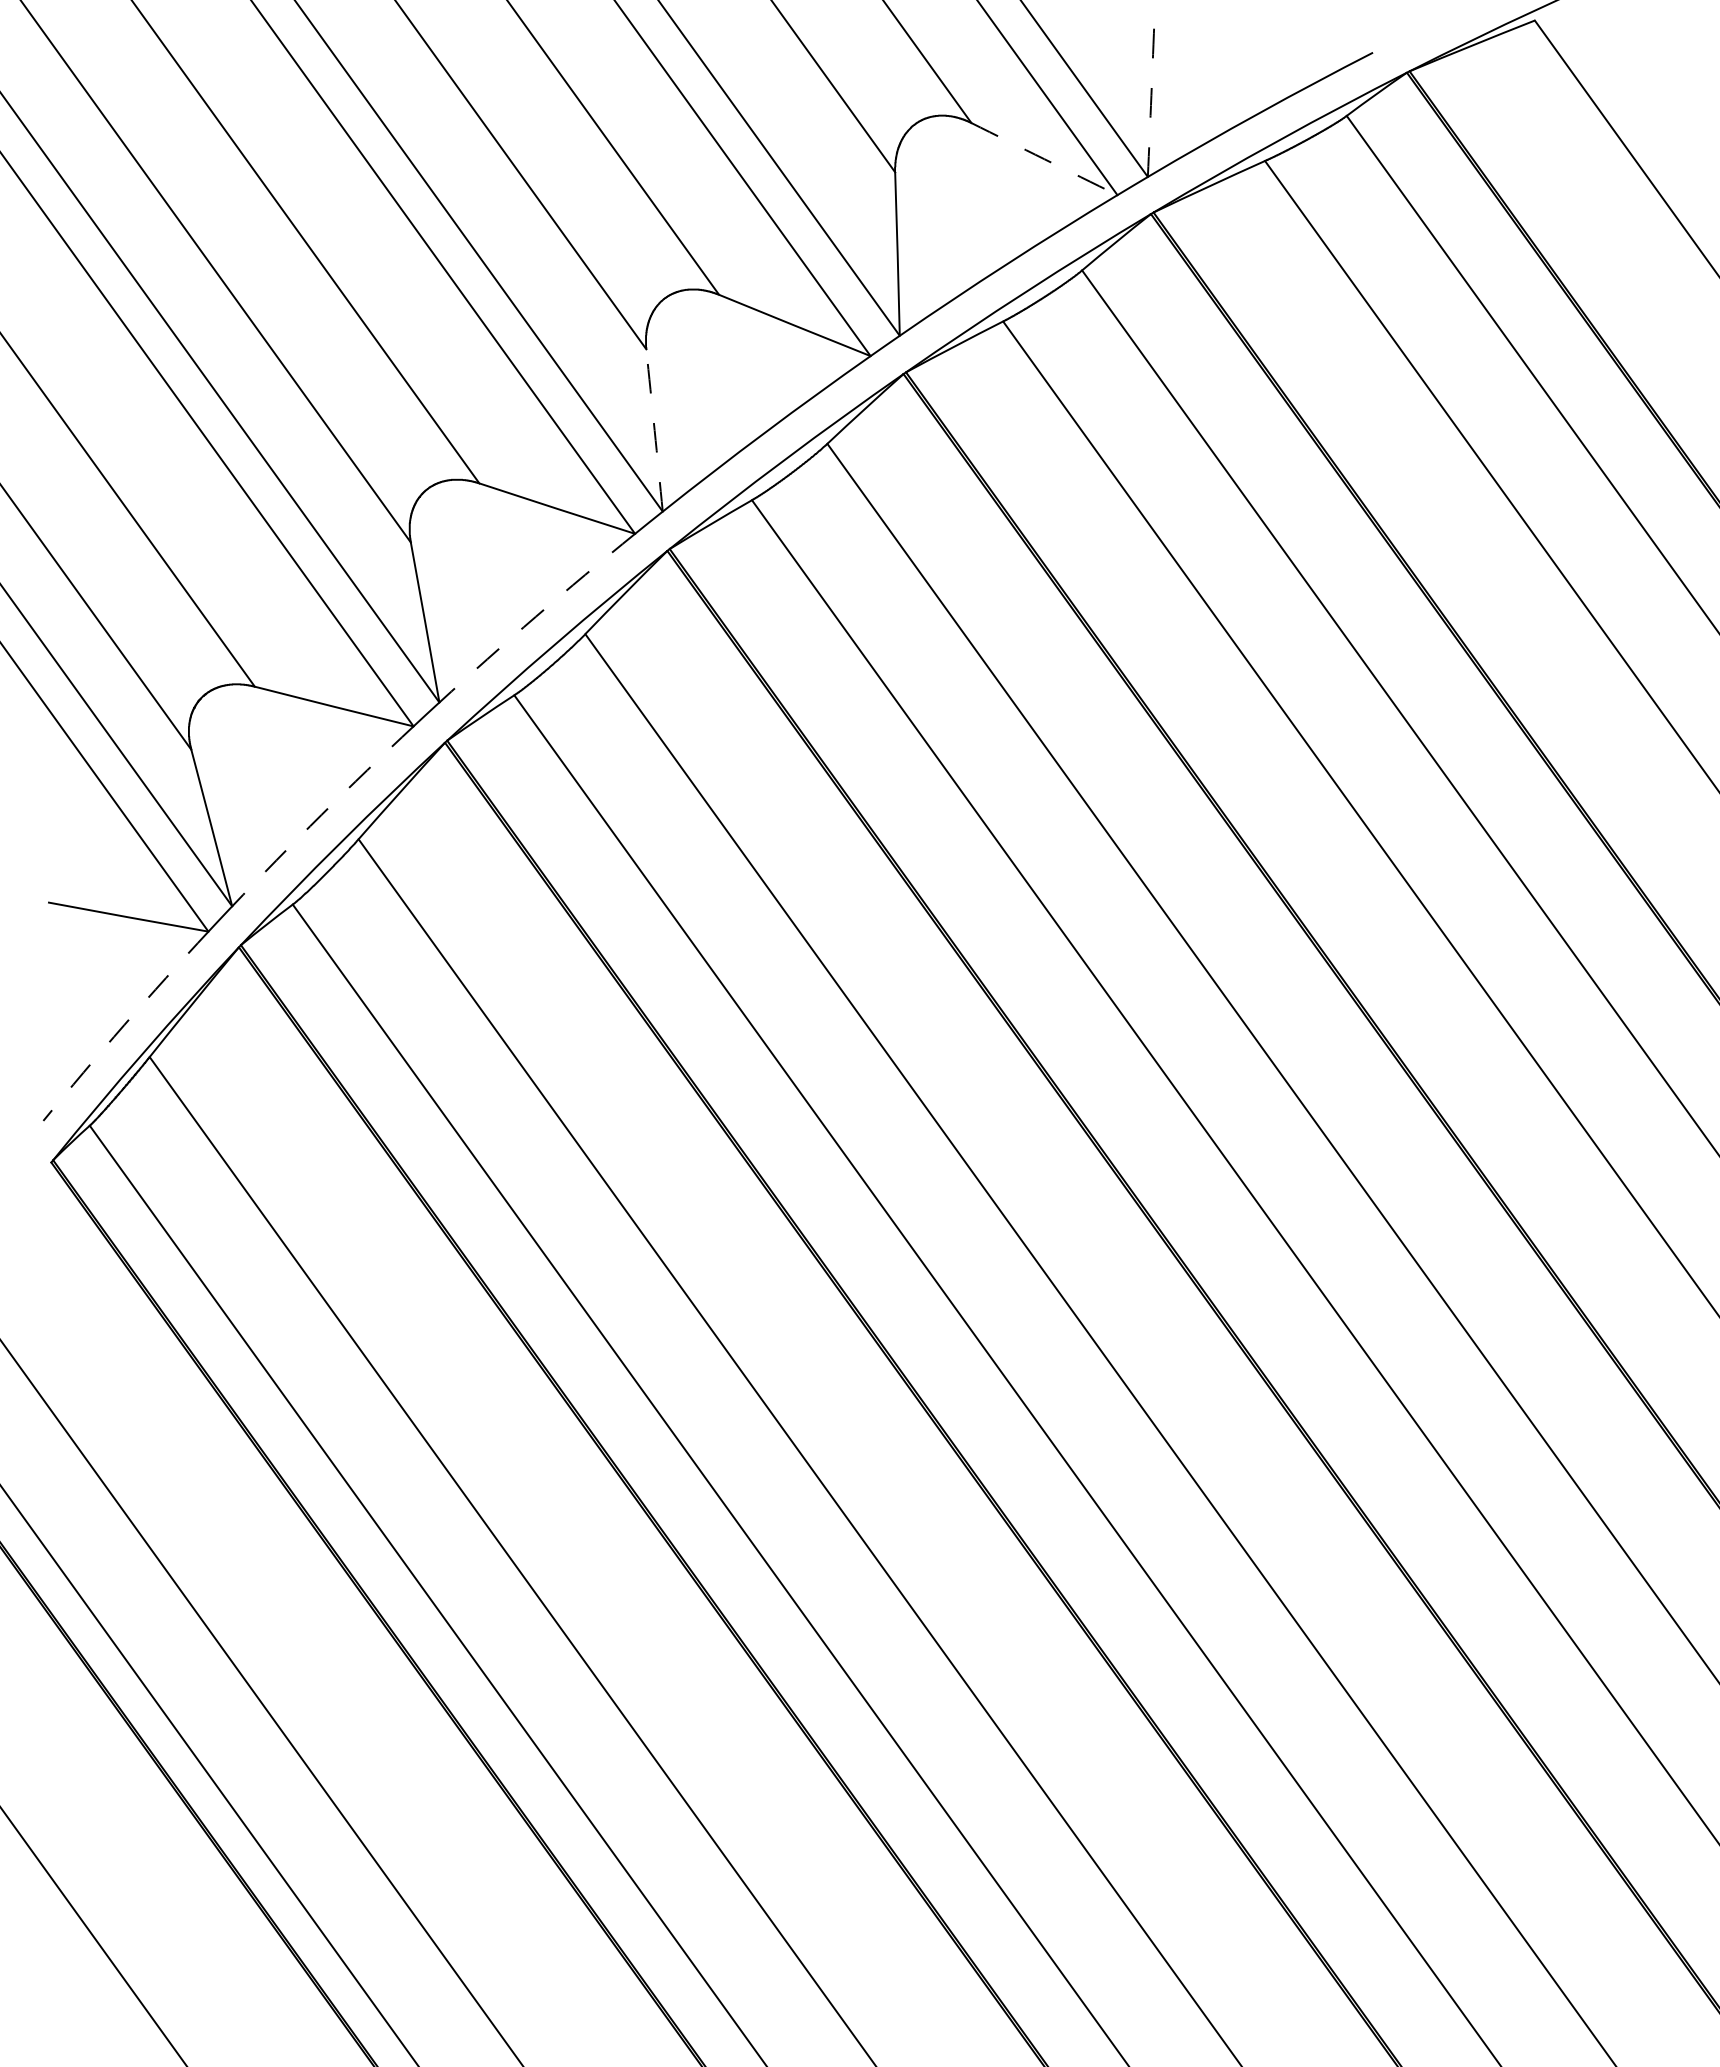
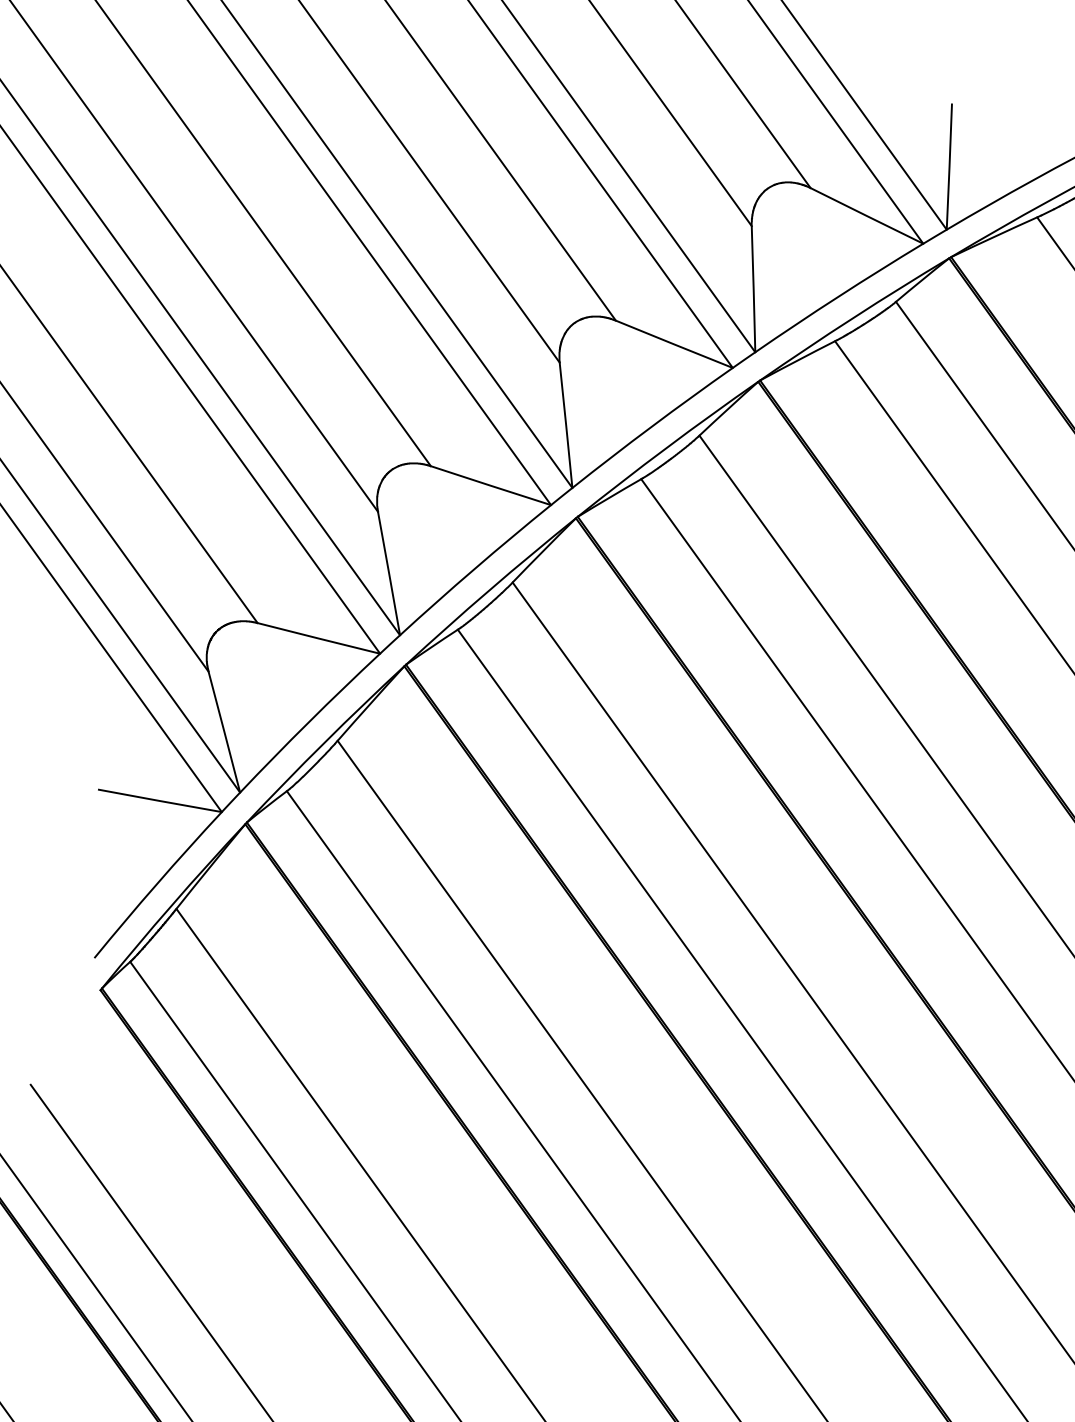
arc: (1151, 95) -> (949, 166), dashed -> solid
arc: (1044, 159) -> (866, 216), dashed -> solid
arc: (654, 430) -> (566, 425), dashed -> solid
arc: (535, 616) -> (474, 568), dashed -> solid
arc: (321, 814) -> (309, 721), dashed -> solid
arc: (124, 1024) -> (157, 883), dashed -> solid

